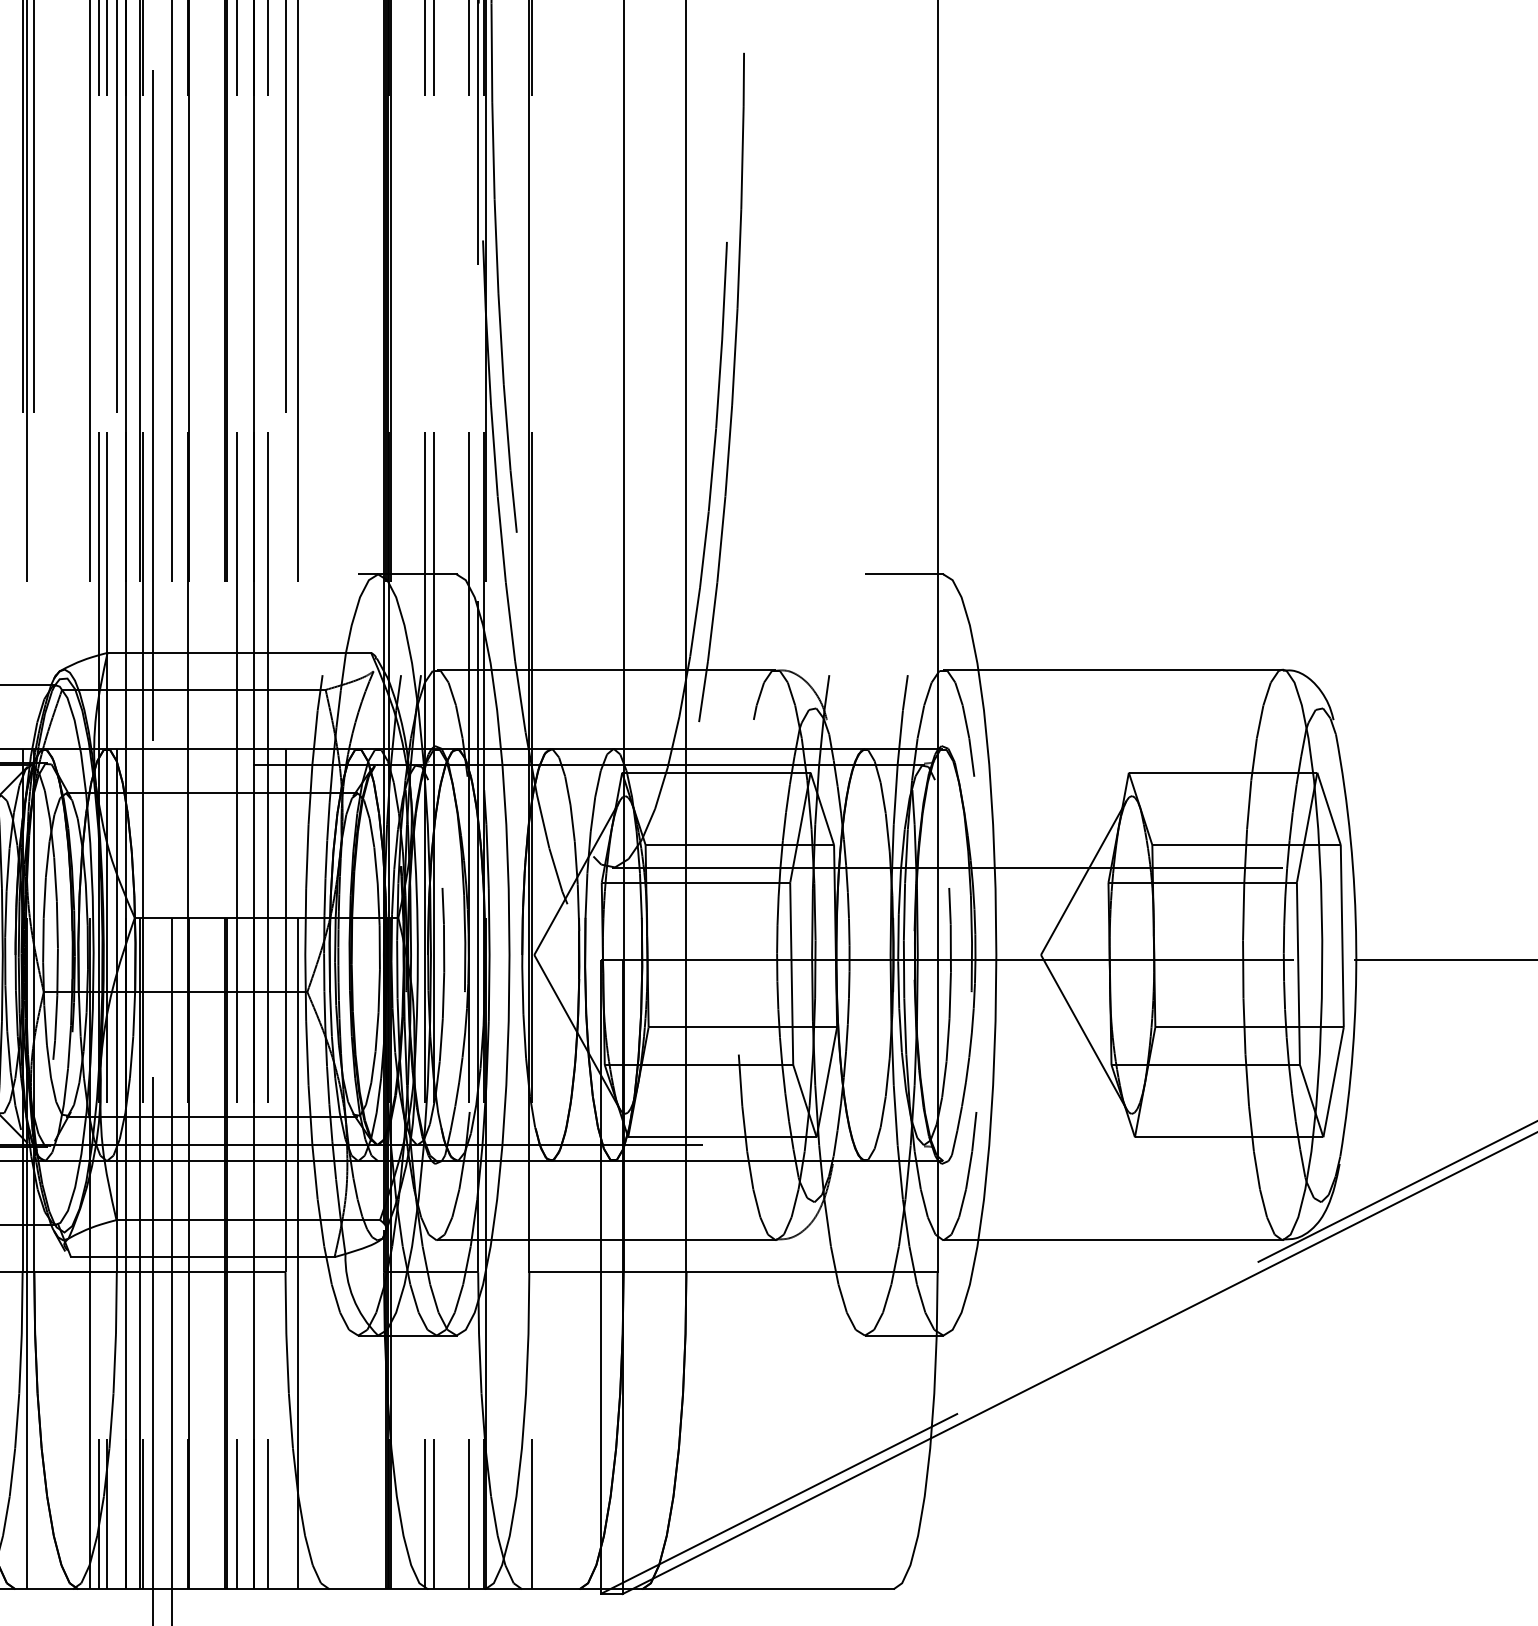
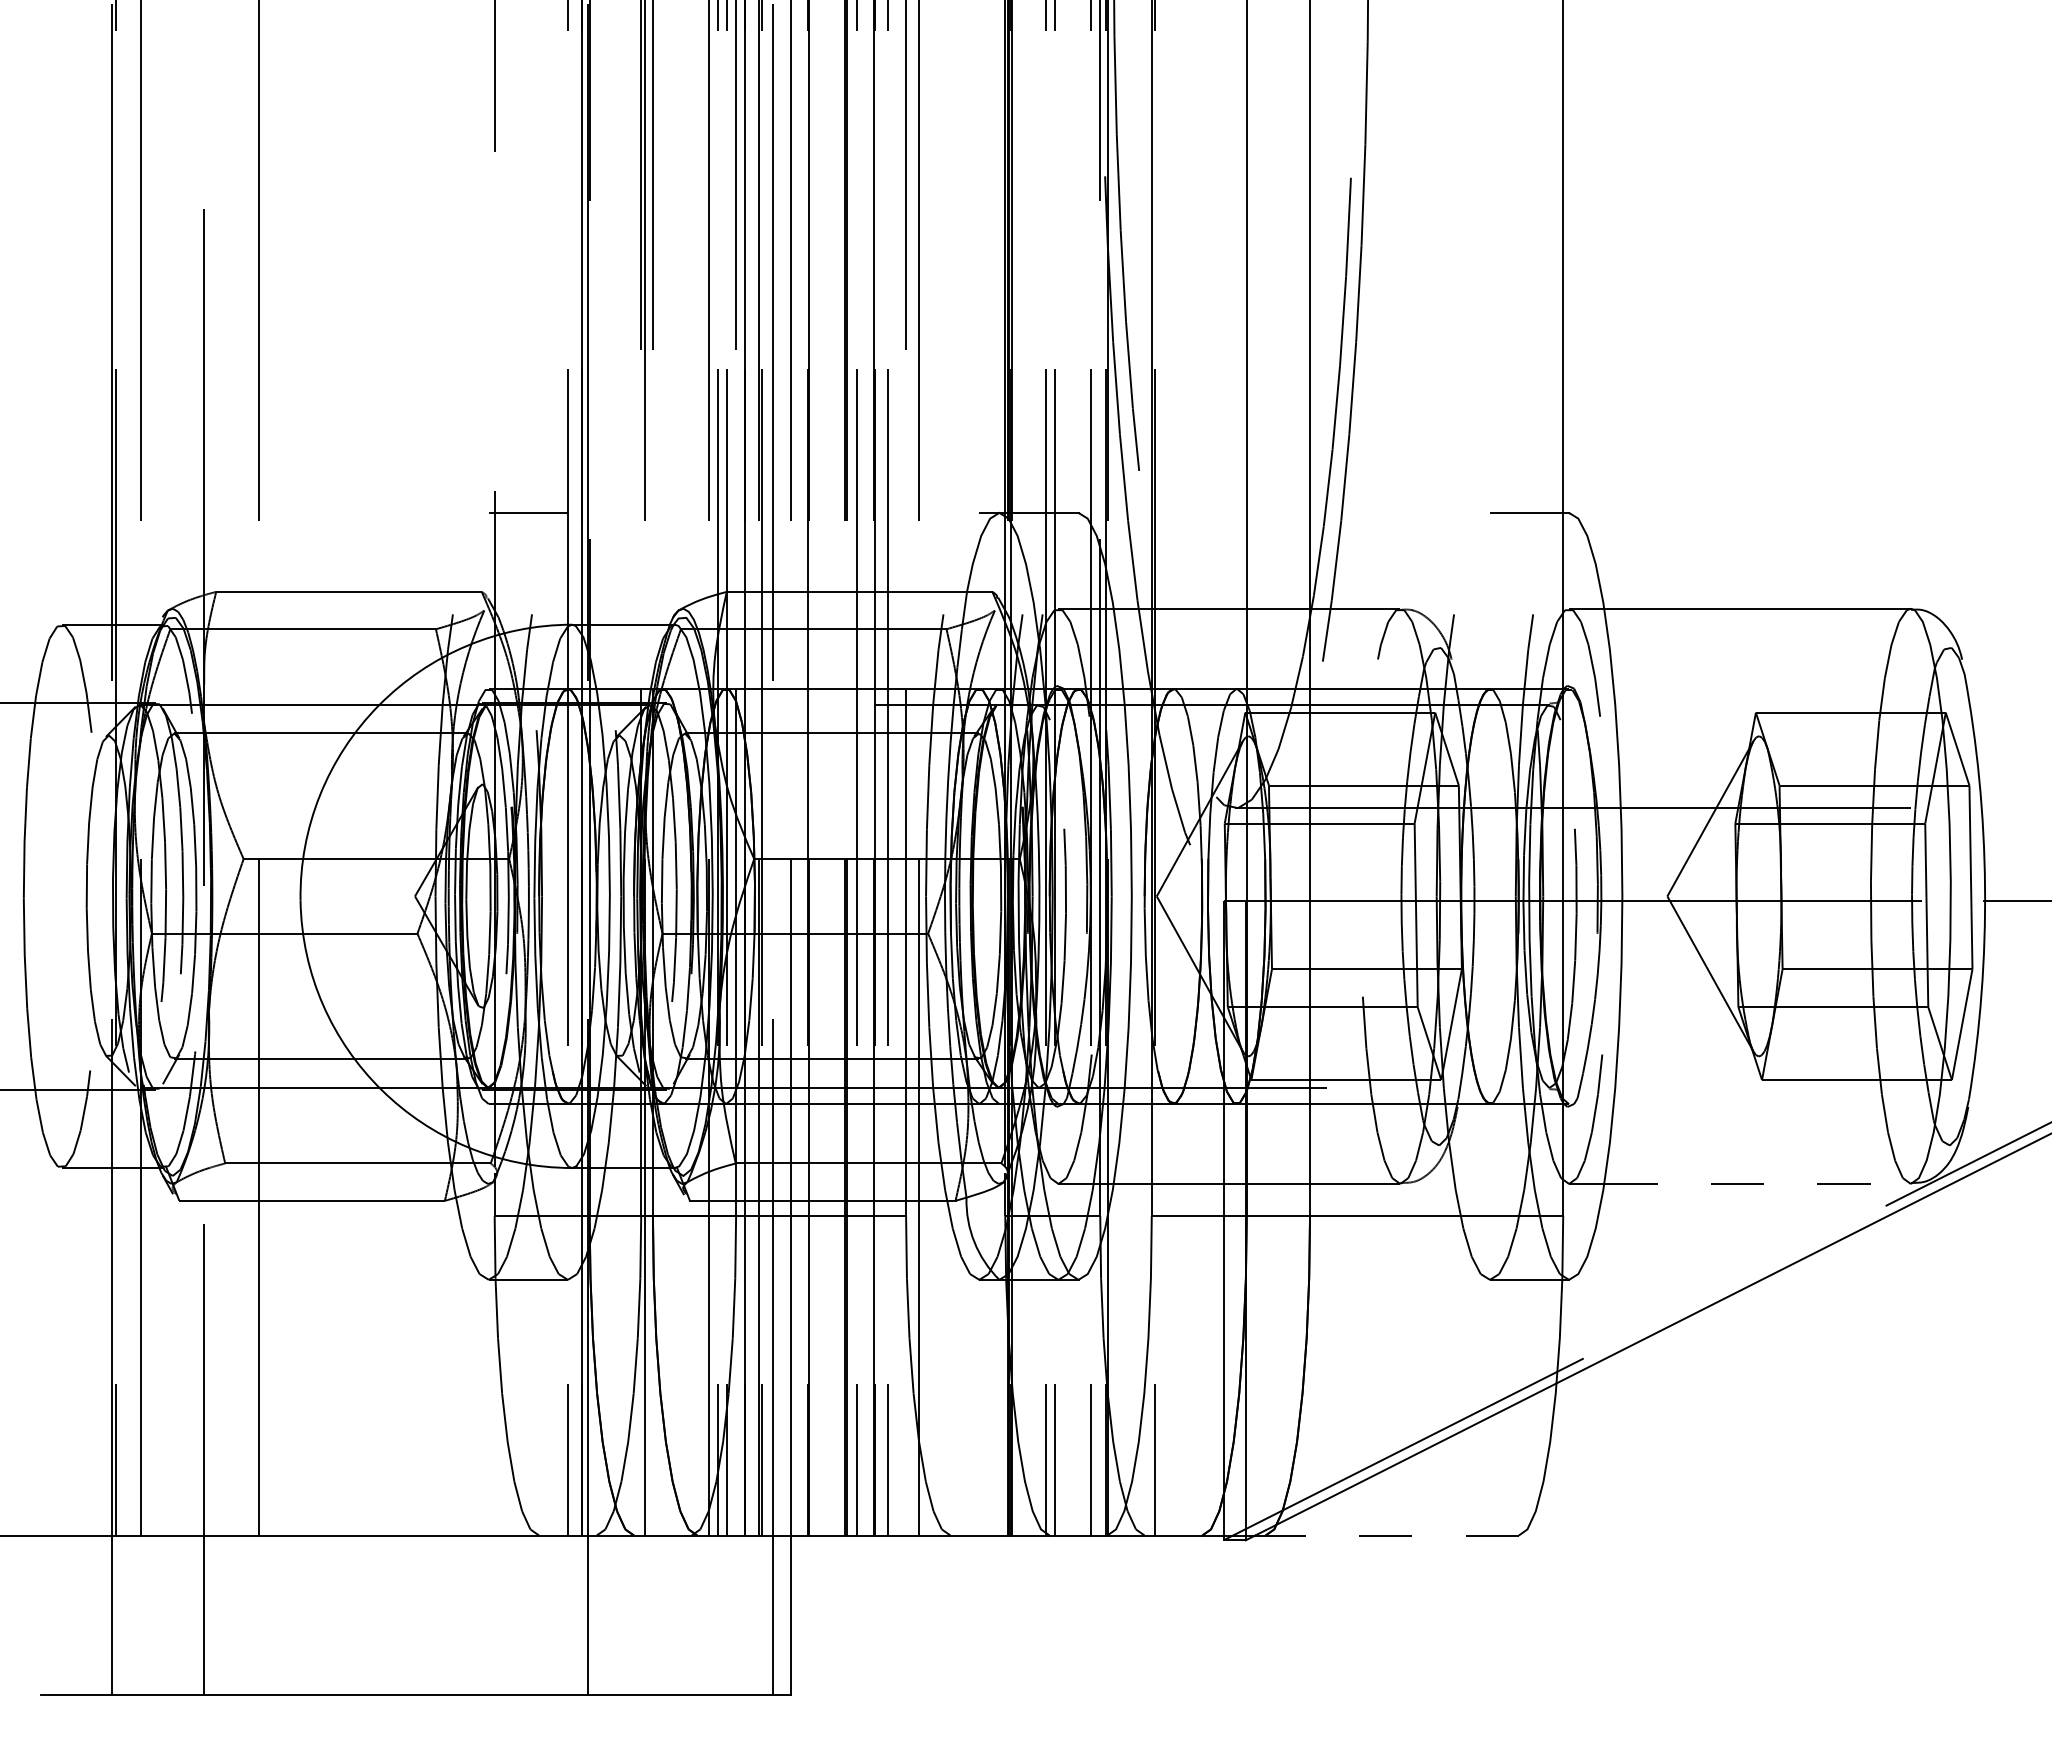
line: (1131, 1239) -> (1758, 1183), solid -> dashed
line: (768, 1589) -> (1392, 1535), solid -> dashed

